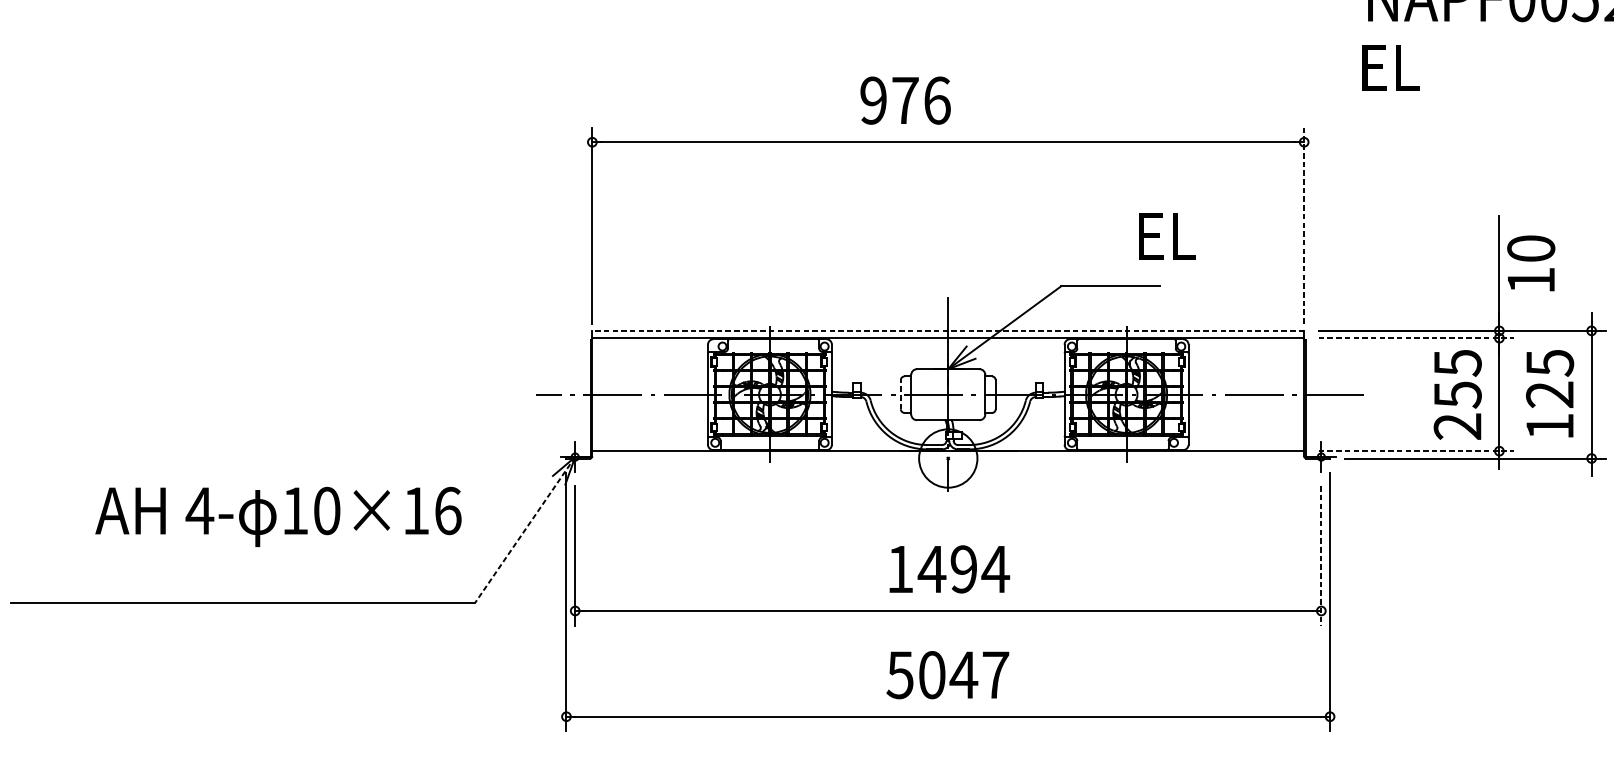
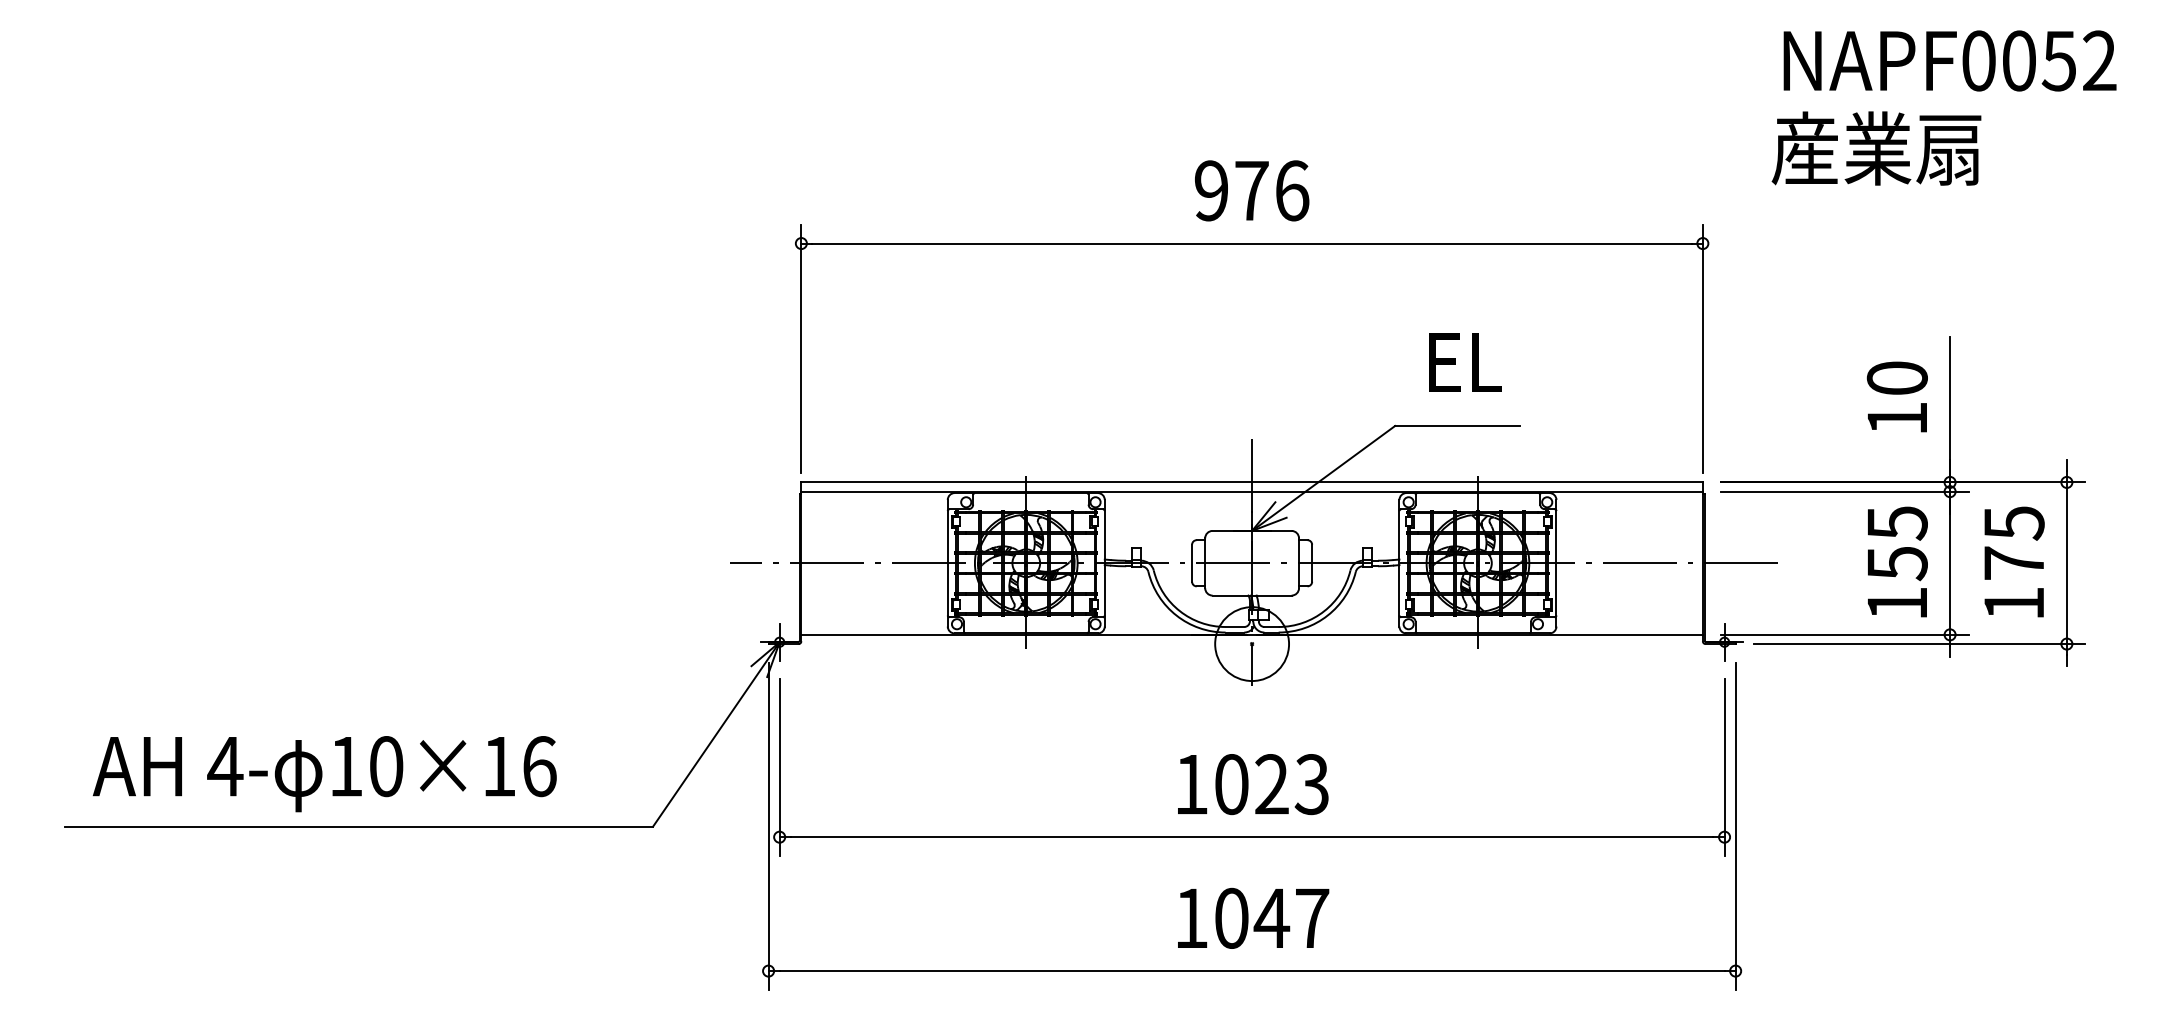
text: (1441, 67) -> (1876, 148), EL -> 産業扇
text: (905, 100) -> (1252, 190), moved
line: (1303, 225) -> (1702, 348), dashed -> solid
text: (1167, 236) -> (1465, 362), moved
text: (1530, 263) -> (1896, 396), moved
line: (948, 330) -> (1252, 482), dashed -> solid
line: (1416, 338) -> (1844, 491), dashed -> solid
line: (901, 394) -> (1192, 562), dashed -> solid
text: (1549, 394) -> (2013, 563), 125 -> 175
text: (1457, 426) -> (1896, 603), 255 -> 155
line: (1416, 450) -> (1844, 634), dashed -> solid
text: (278, 517) -> (324, 774), moved
line: (525, 529) -> (716, 734), dashed -> solid
line: (1321, 555) -> (1724, 767), dashed -> solid
text: (963, 569) -> (1271, 784), 1494 -> 1023
text: (899, 675) -> (1190, 918), 5047 -> 1047

